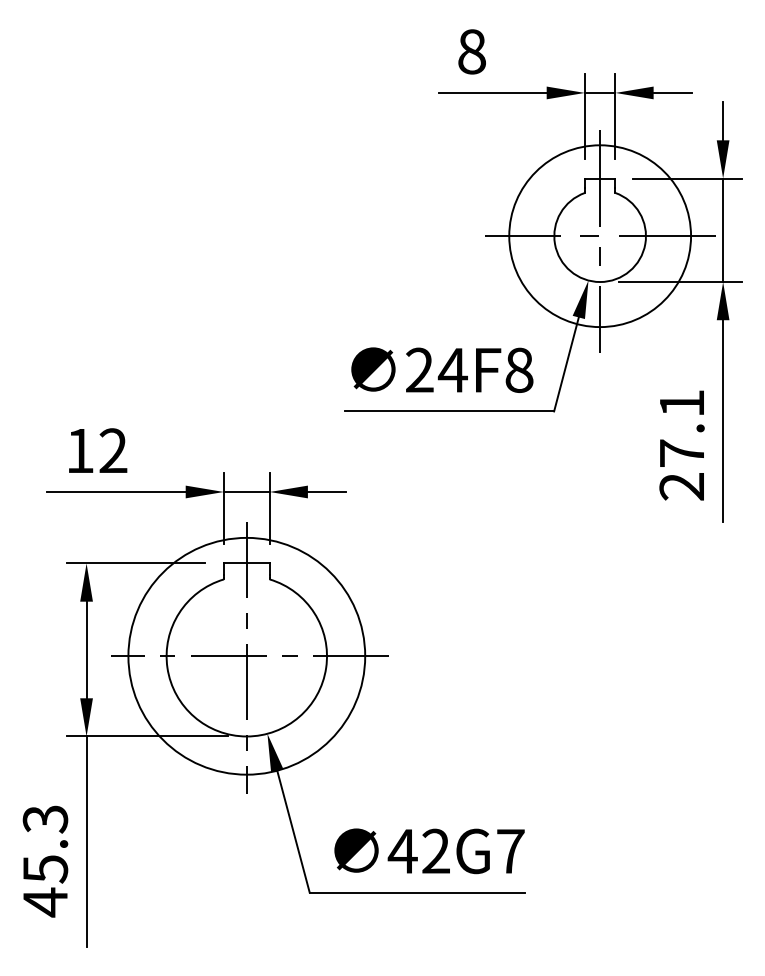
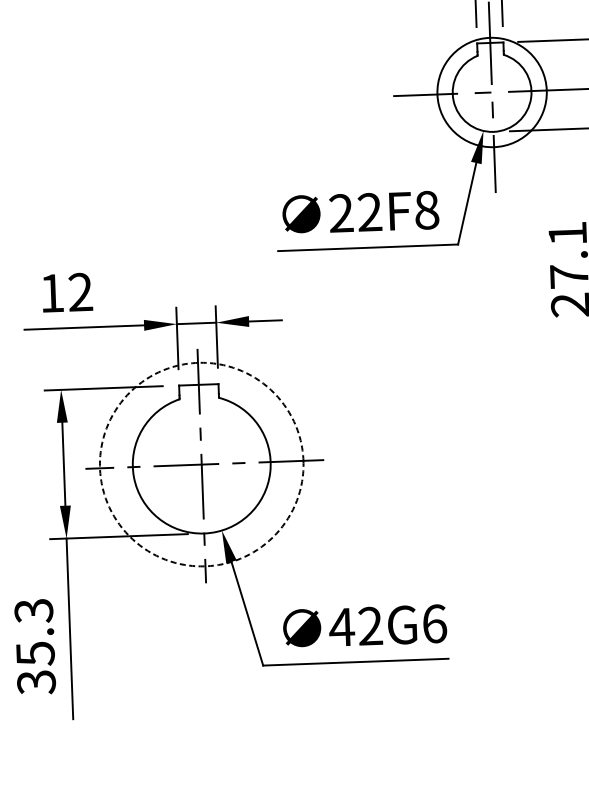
circle: (600, 236) -> (492, 92), size x0.7
text: (452, 369) -> (369, 211), 24F8 -> 22F8
circle: (246, 655) -> (201, 463), solid -> dashed
text: (510, 851) -> (434, 624), 42G7 -> 42G6
text: (45, 902) -> (36, 682), 45.3 -> 35.3

